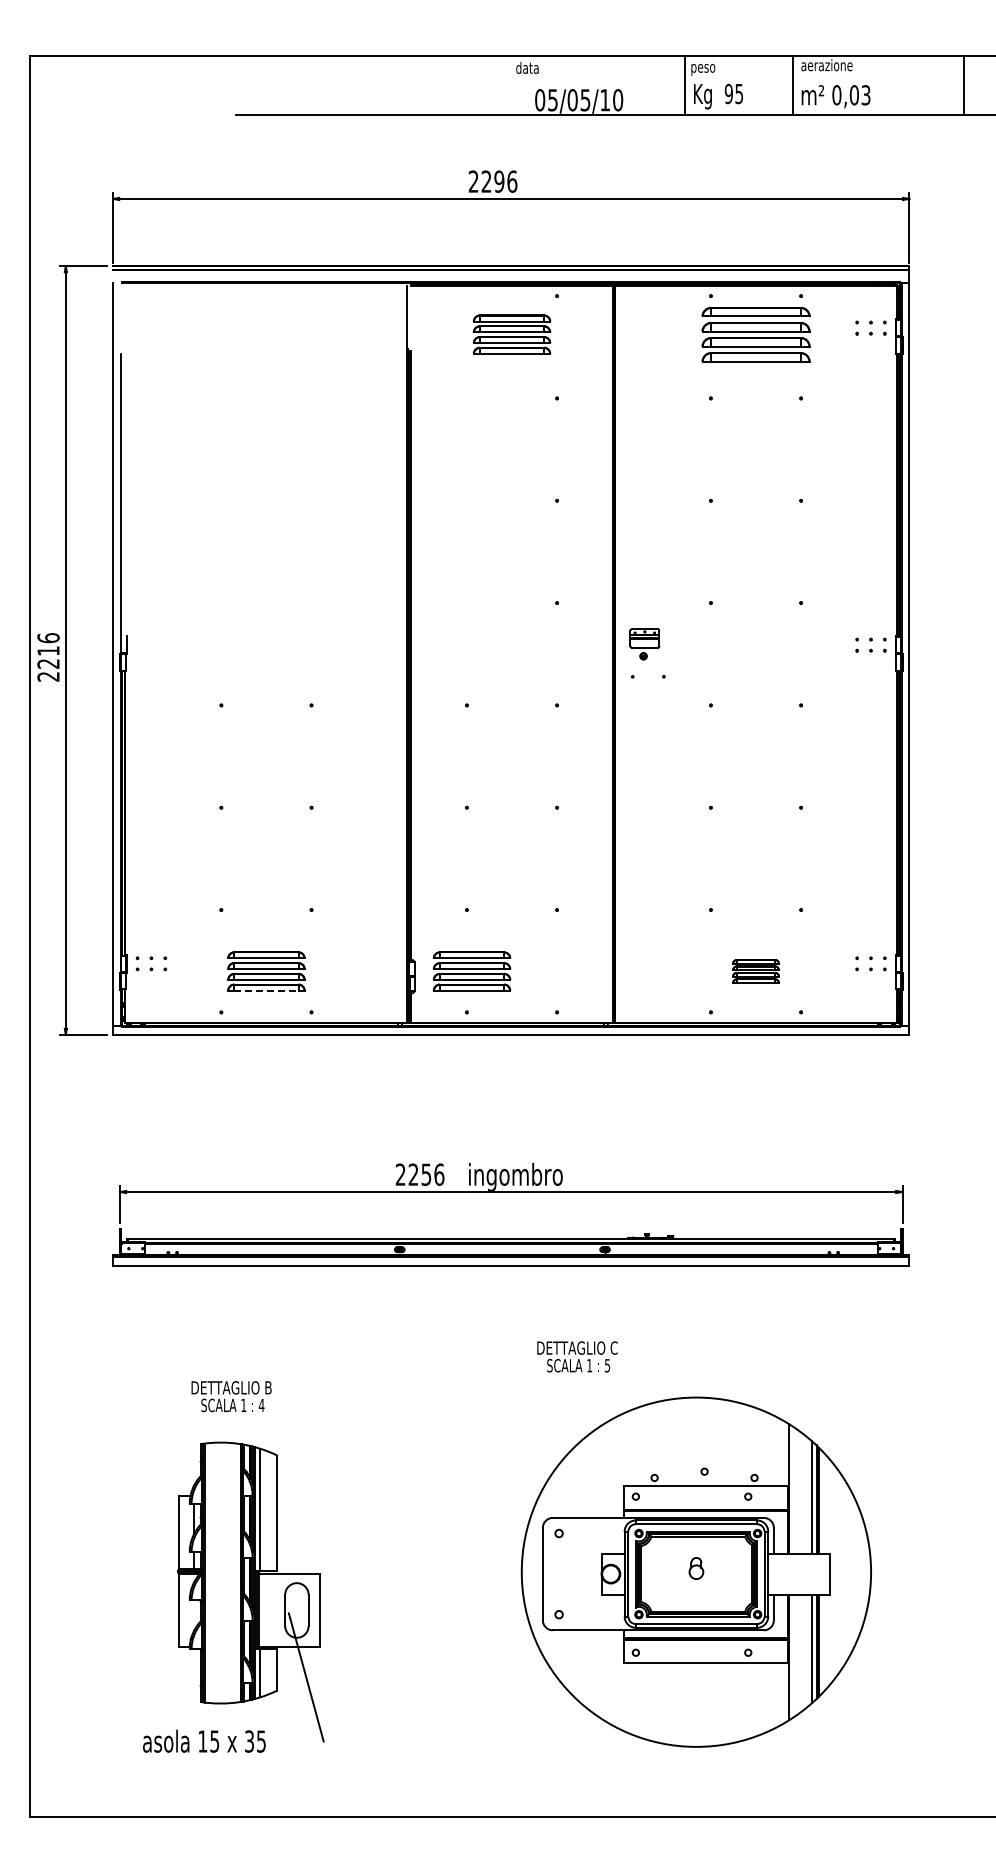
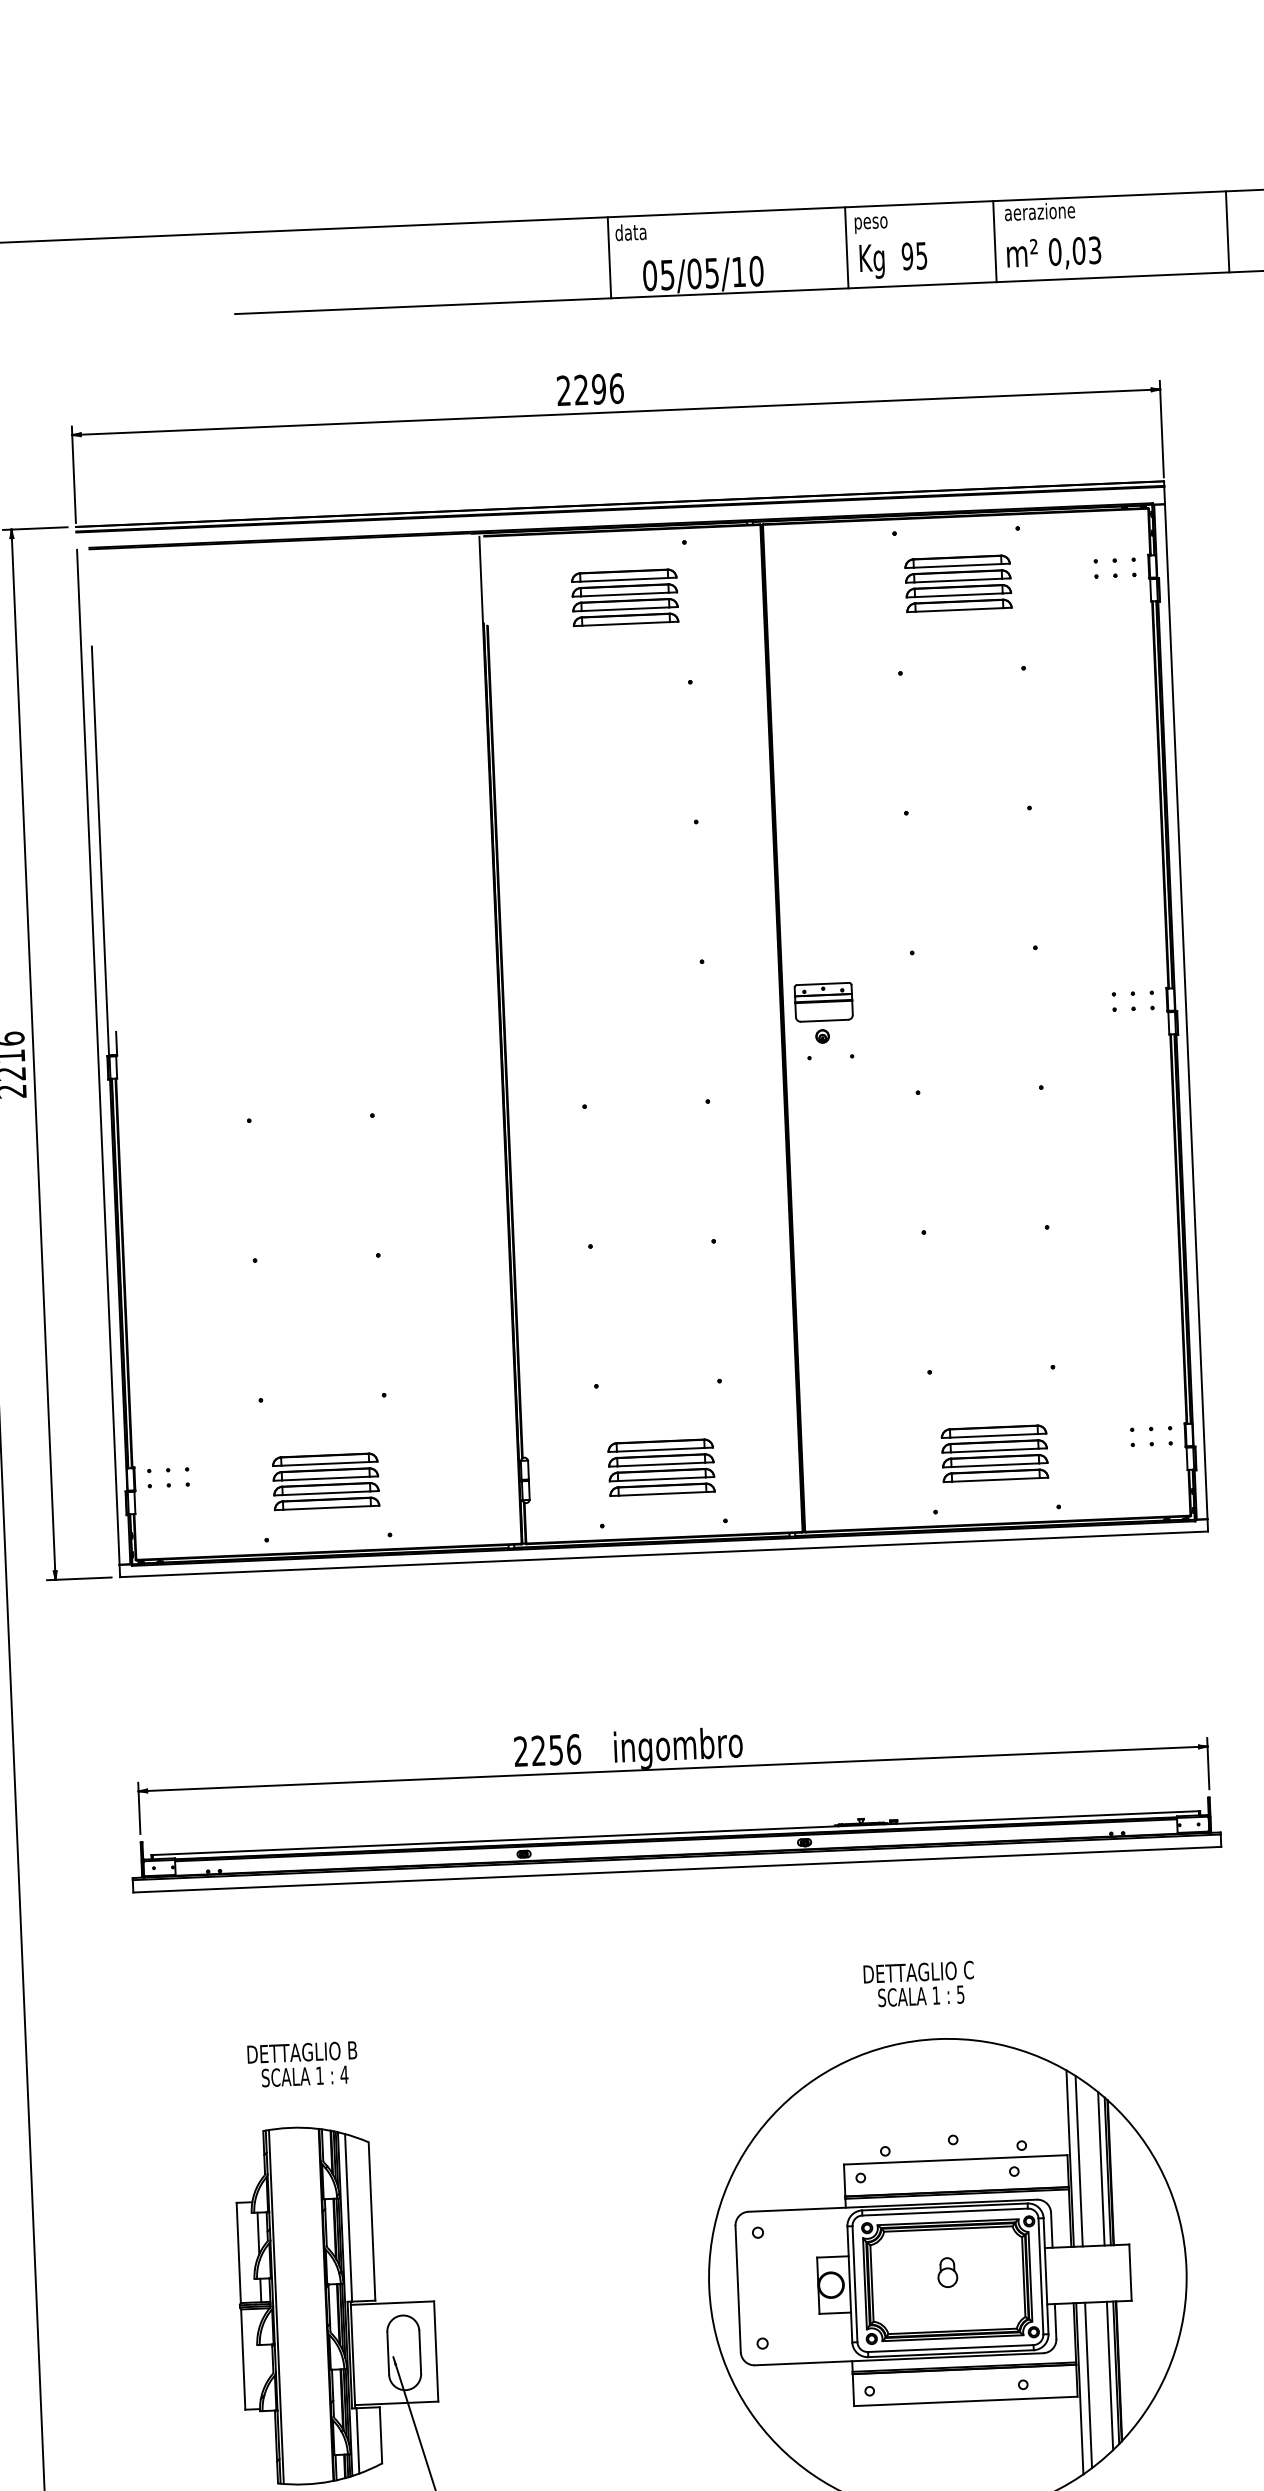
line: (511, 85) -> (610, 257), added
part: (755, 334) -> (957, 583), size x0.71
part: (644, 644) -> (823, 1013), size x1.43
part: (471, 971) -> (660, 1467), moved
part: (755, 971) -> (994, 1453), size x1.67
line: (266, 990) -> (327, 1507), dashed -> solid
text: (577, 1356) -> (919, 1983), moved
line: (795, 1490) -> (1078, 2160), added
line: (795, 1654) -> (1087, 2384), added

